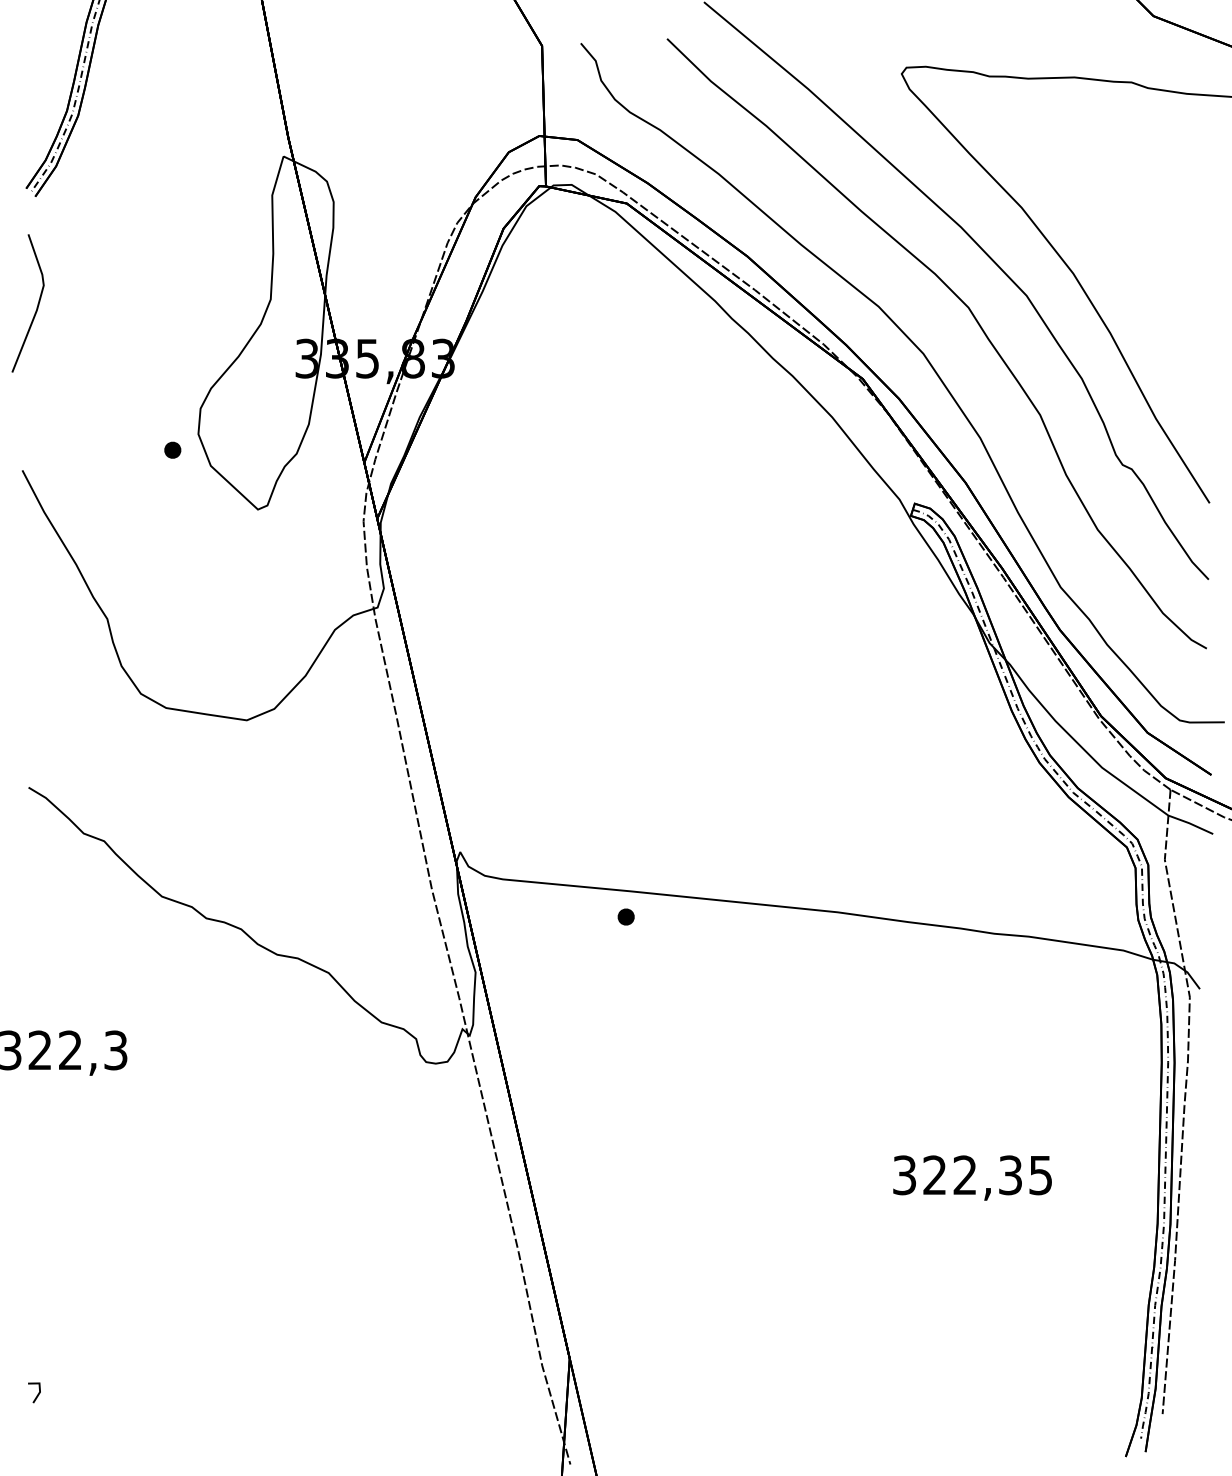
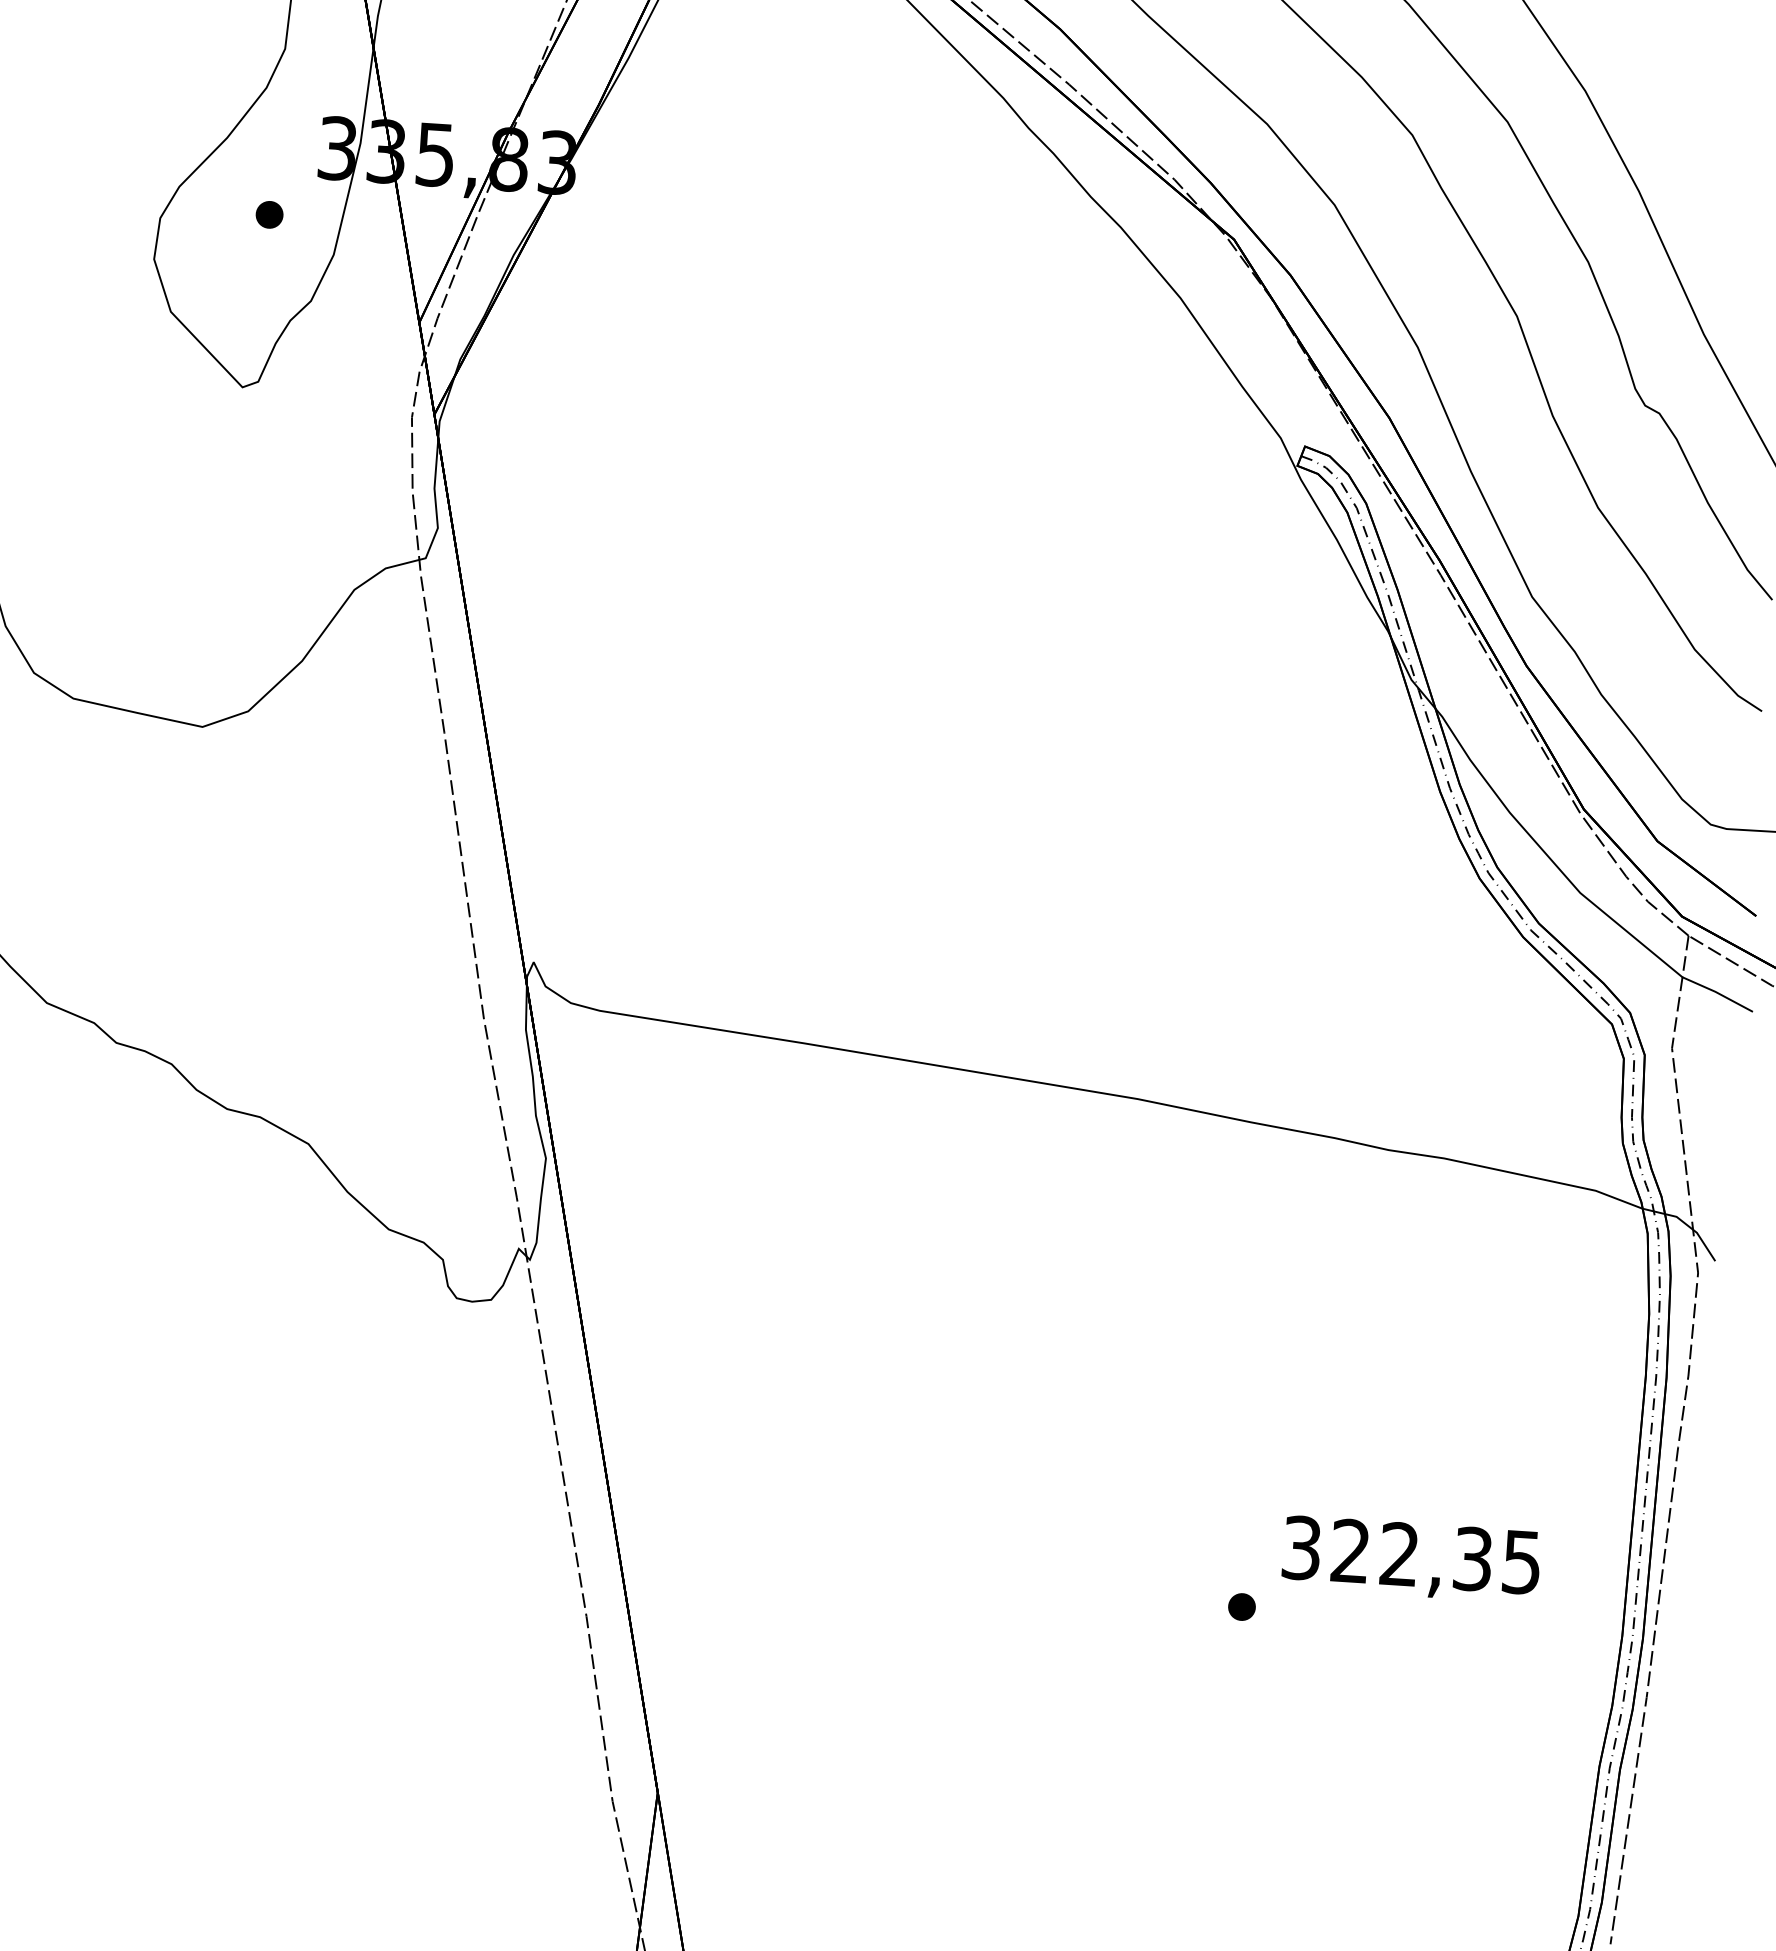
part: (172, 449) -> (269, 213), moved
part: (625, 916) -> (1240, 1606), moved
text: (972, 1177) -> (1411, 1558), moved

